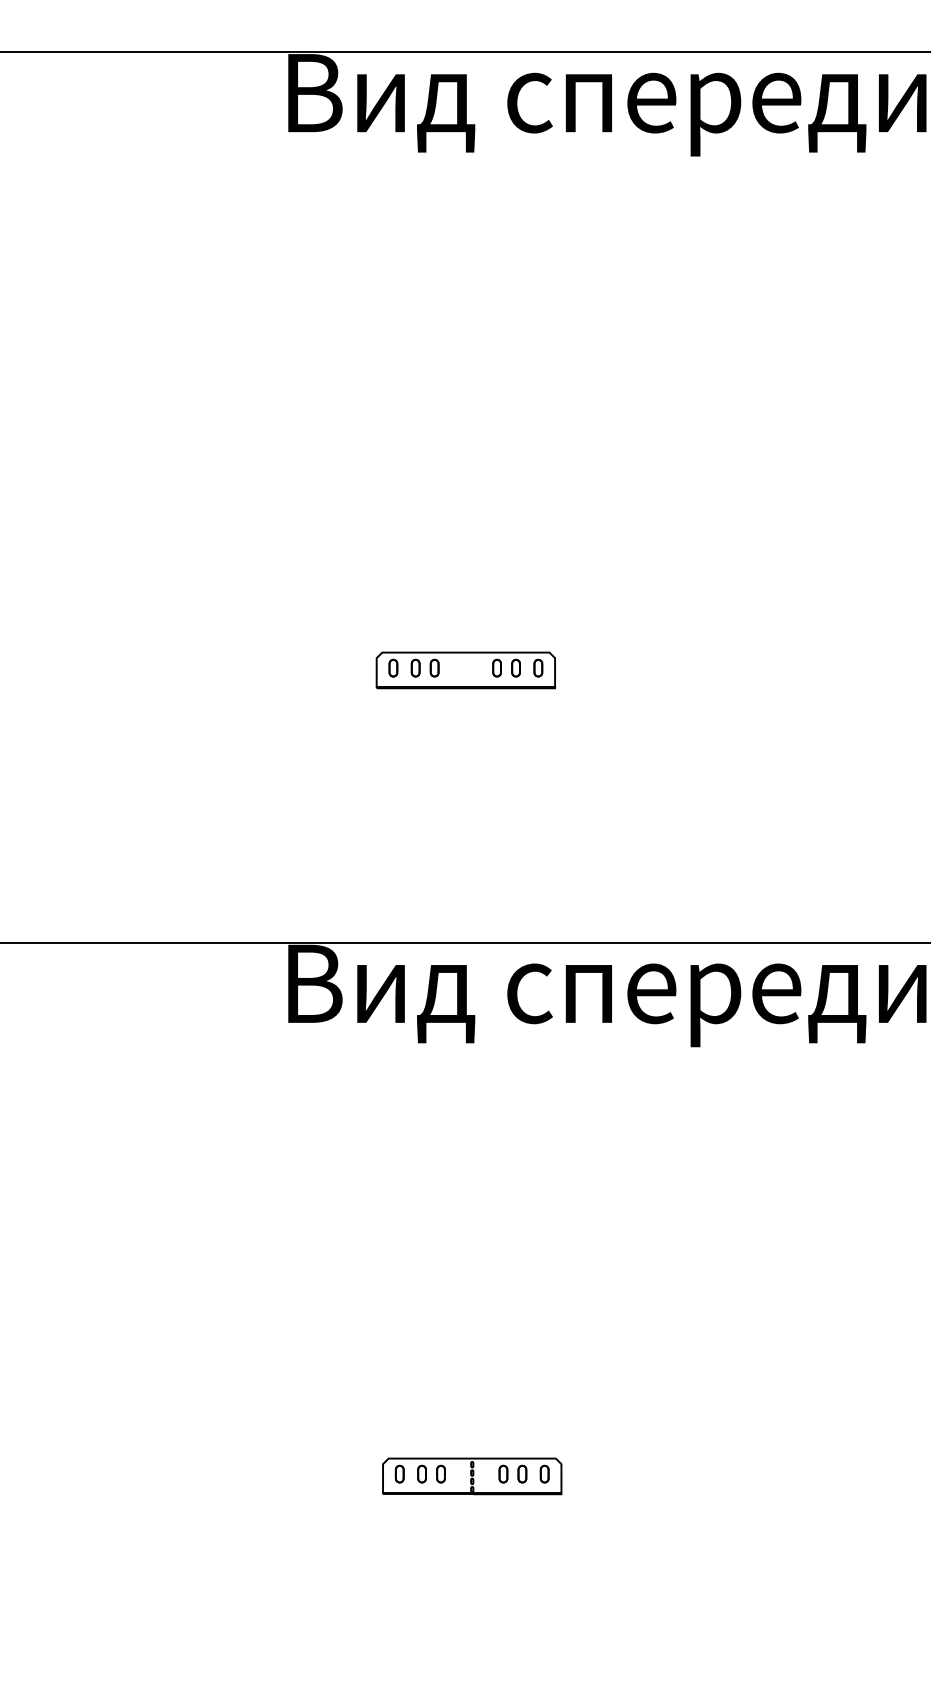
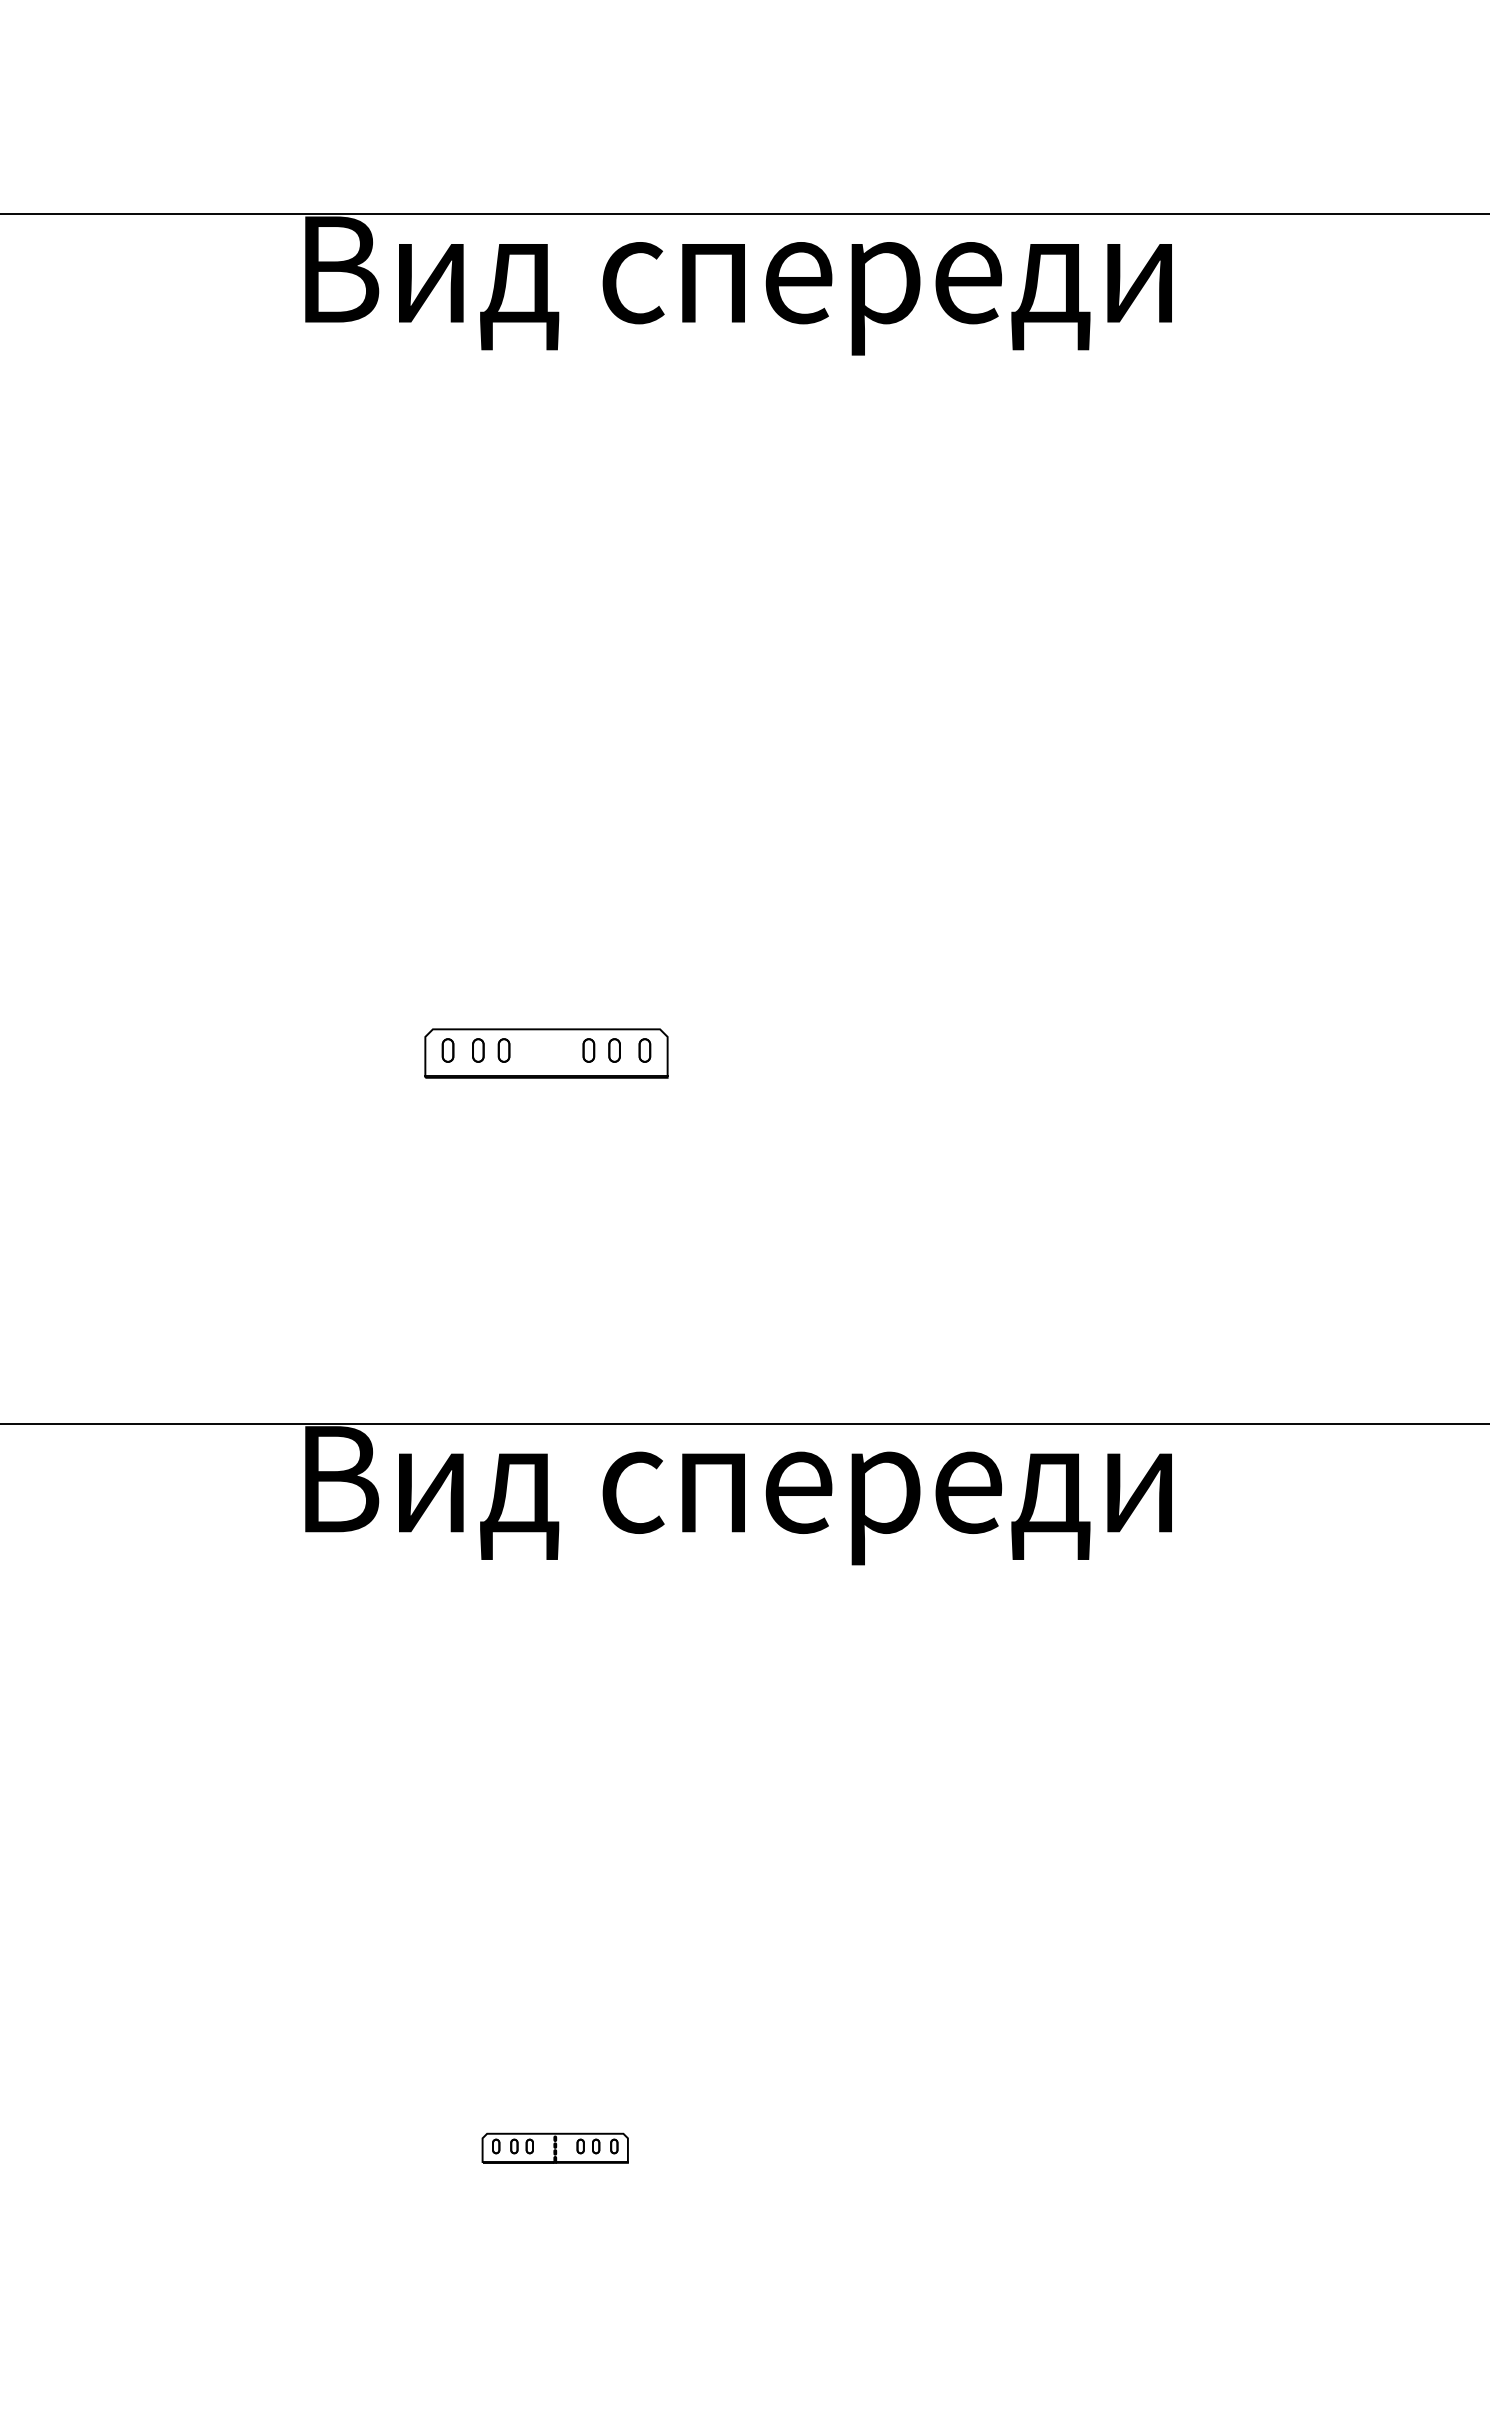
part: (472, 1476) -> (555, 2148), size x0.6

